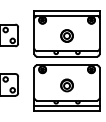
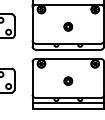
part: (66, 35) -> (67, 26), size x0.6
part: (66, 85) -> (67, 81), size x0.6

